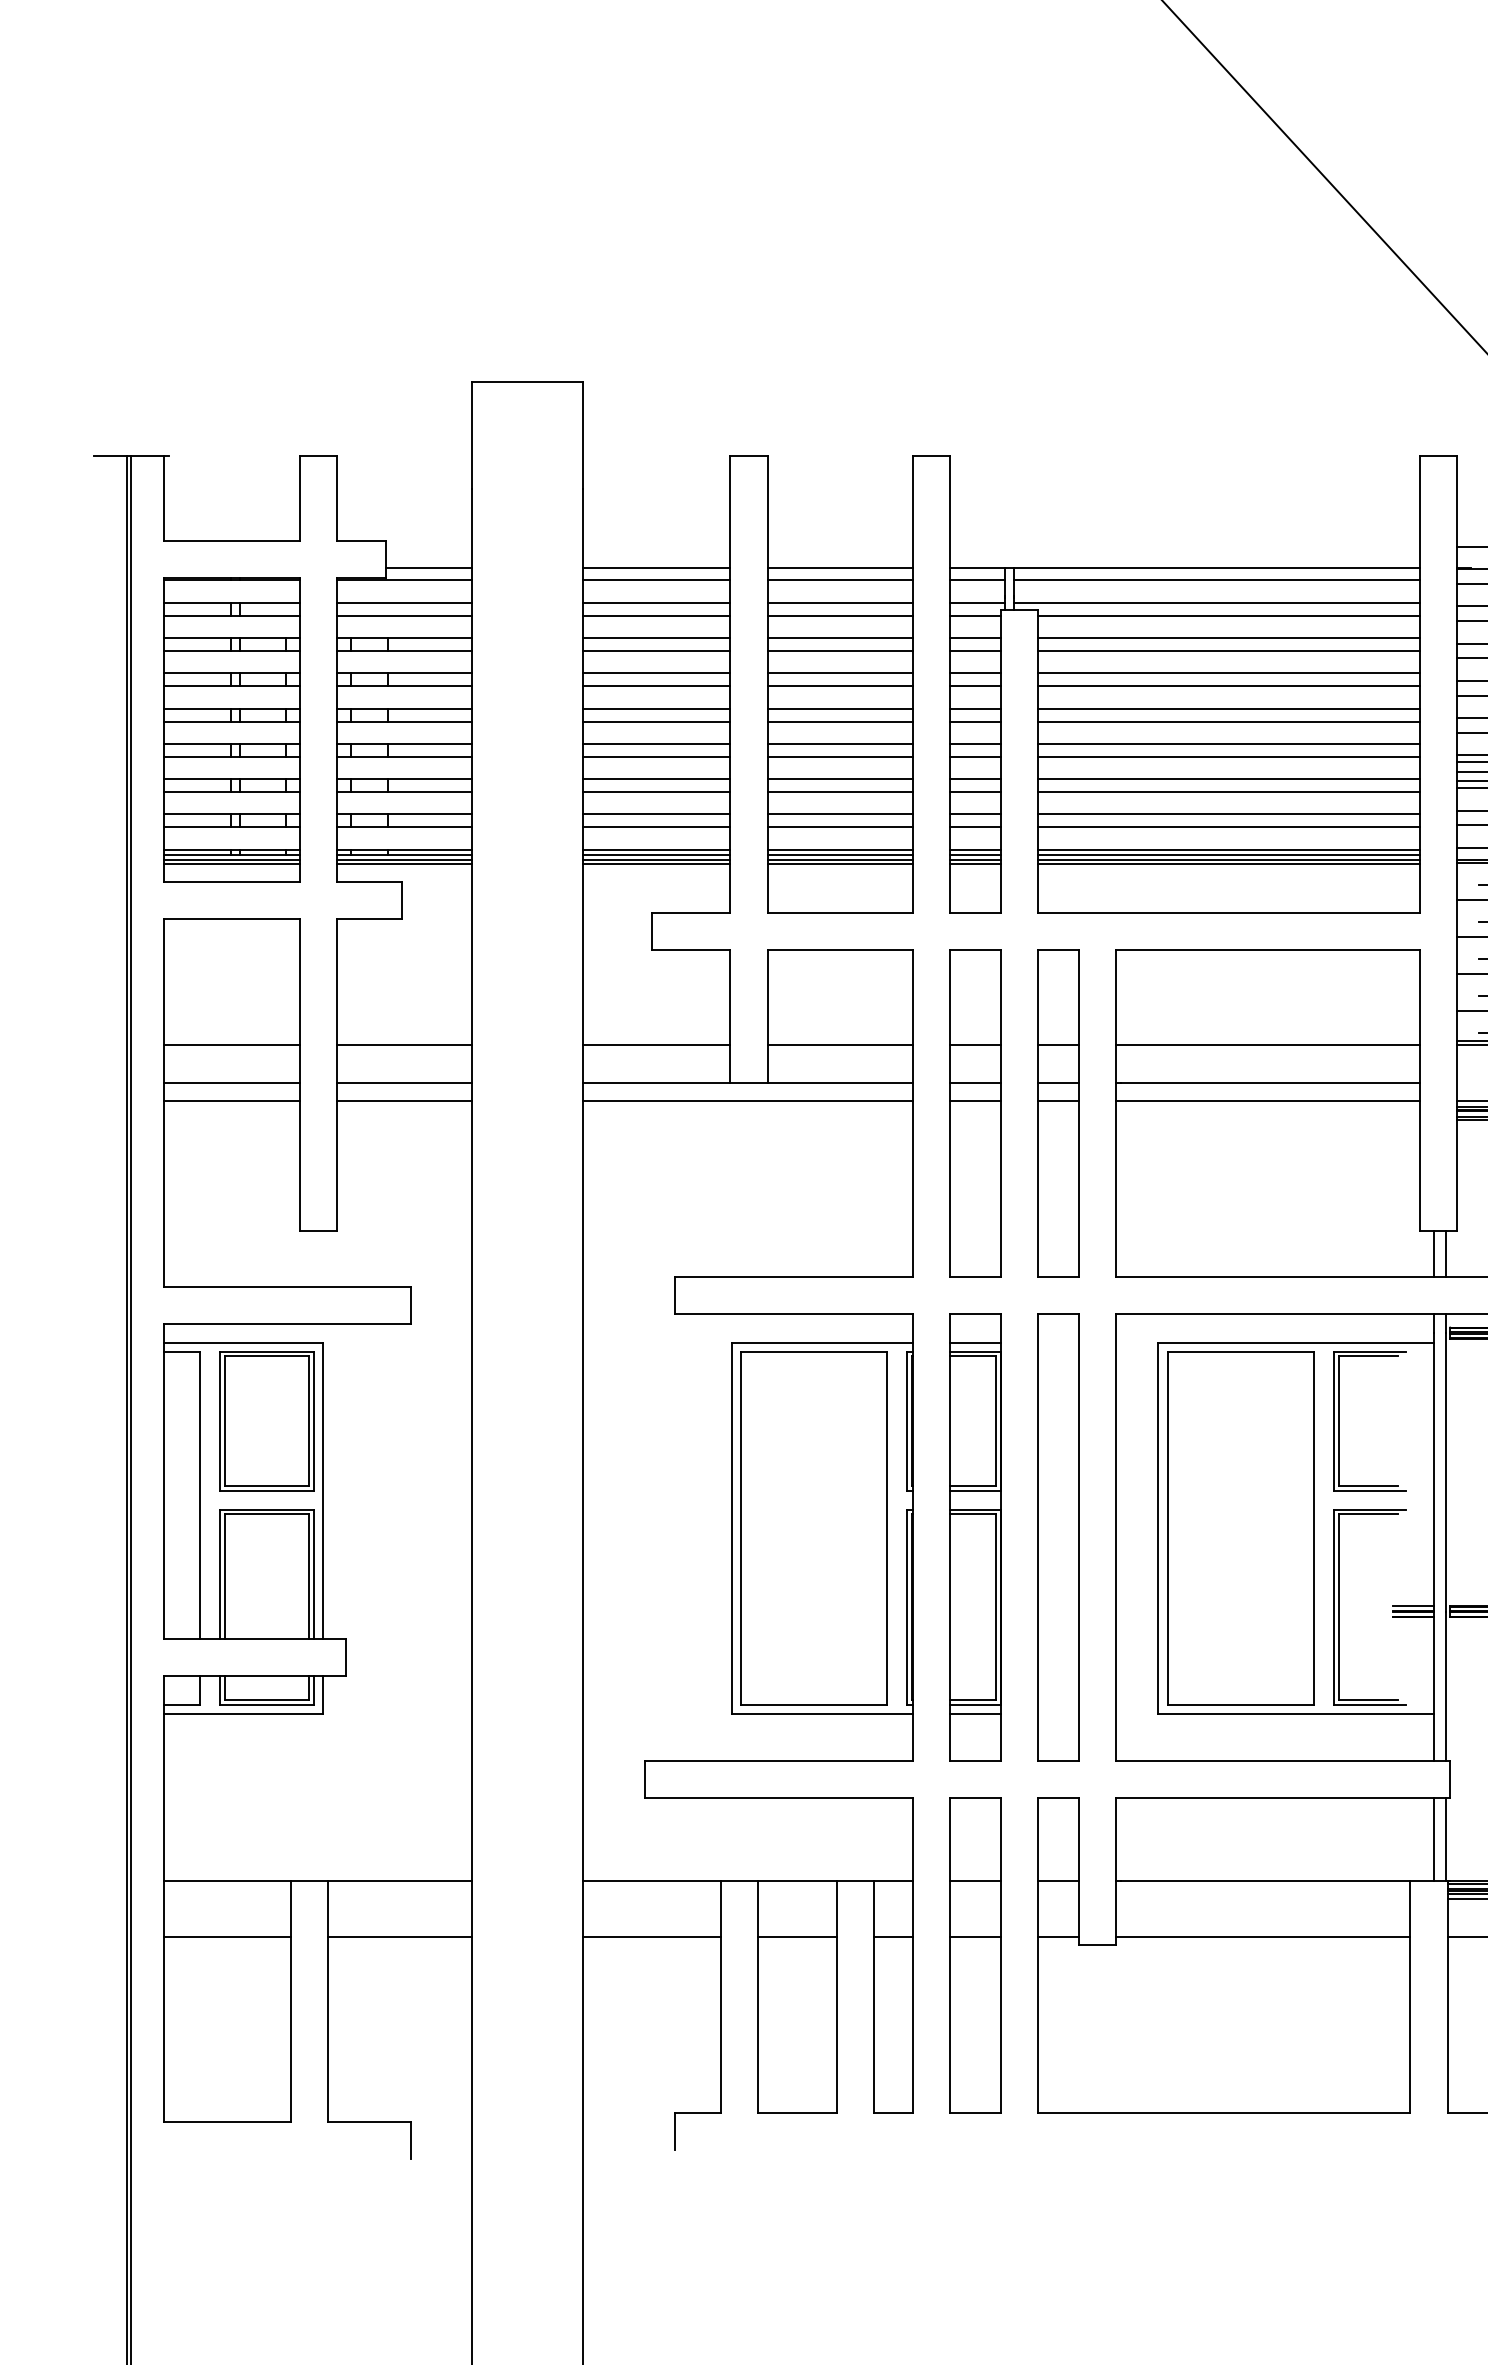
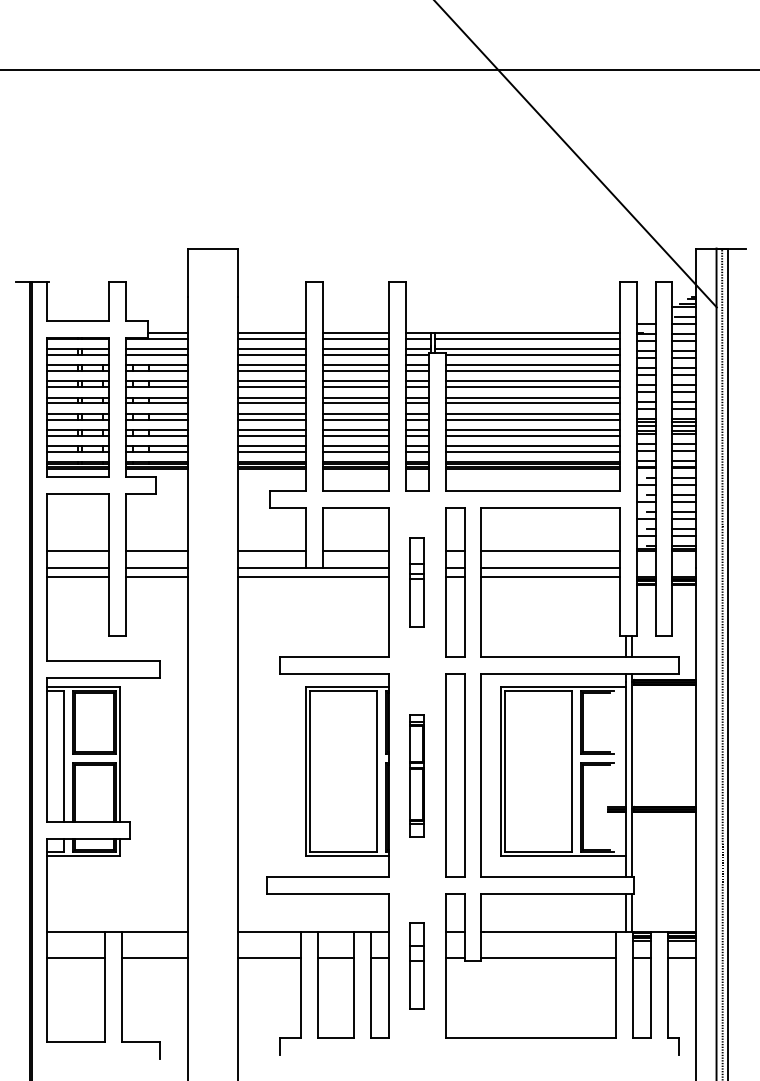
part: (975, 1114) -> (417, 582), size x0.6
part: (975, 1537) -> (417, 775), size x0.6
part: (975, 1953) -> (417, 965), size x0.6

